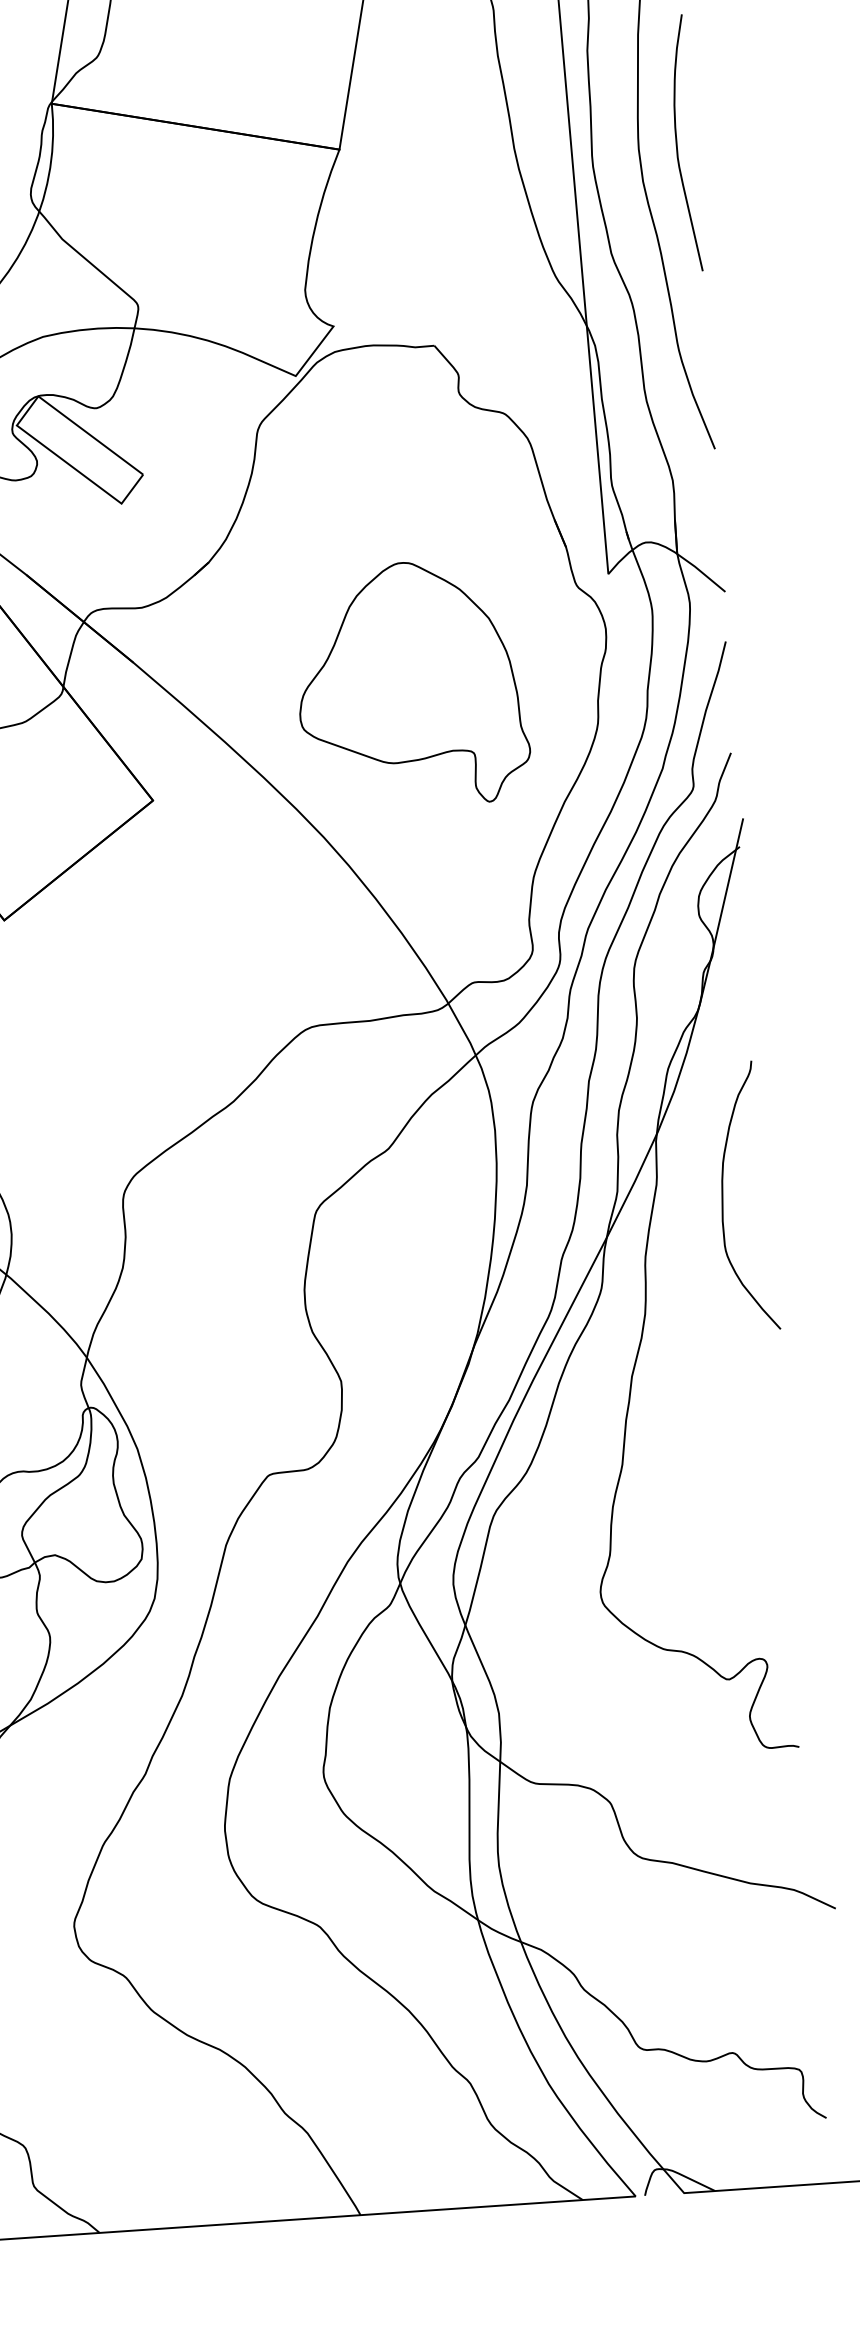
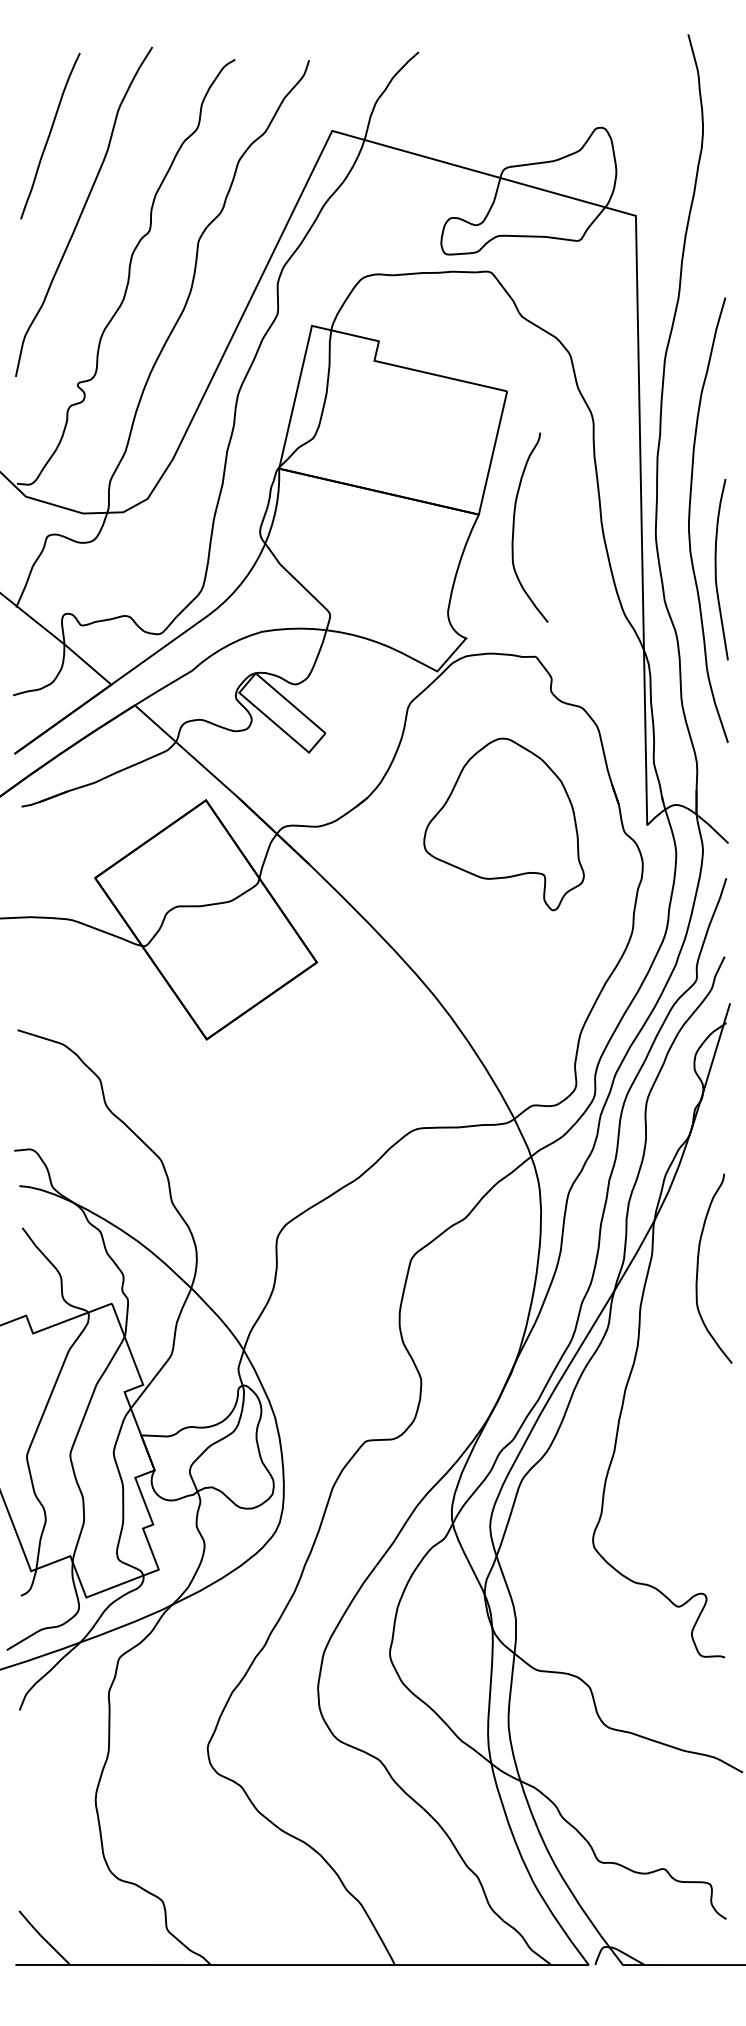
curve: (677, 143) -> (716, 569), moved
curve: (391, 164) -> (514, 527), added
part: (411, 684) -> (503, 824), moved

